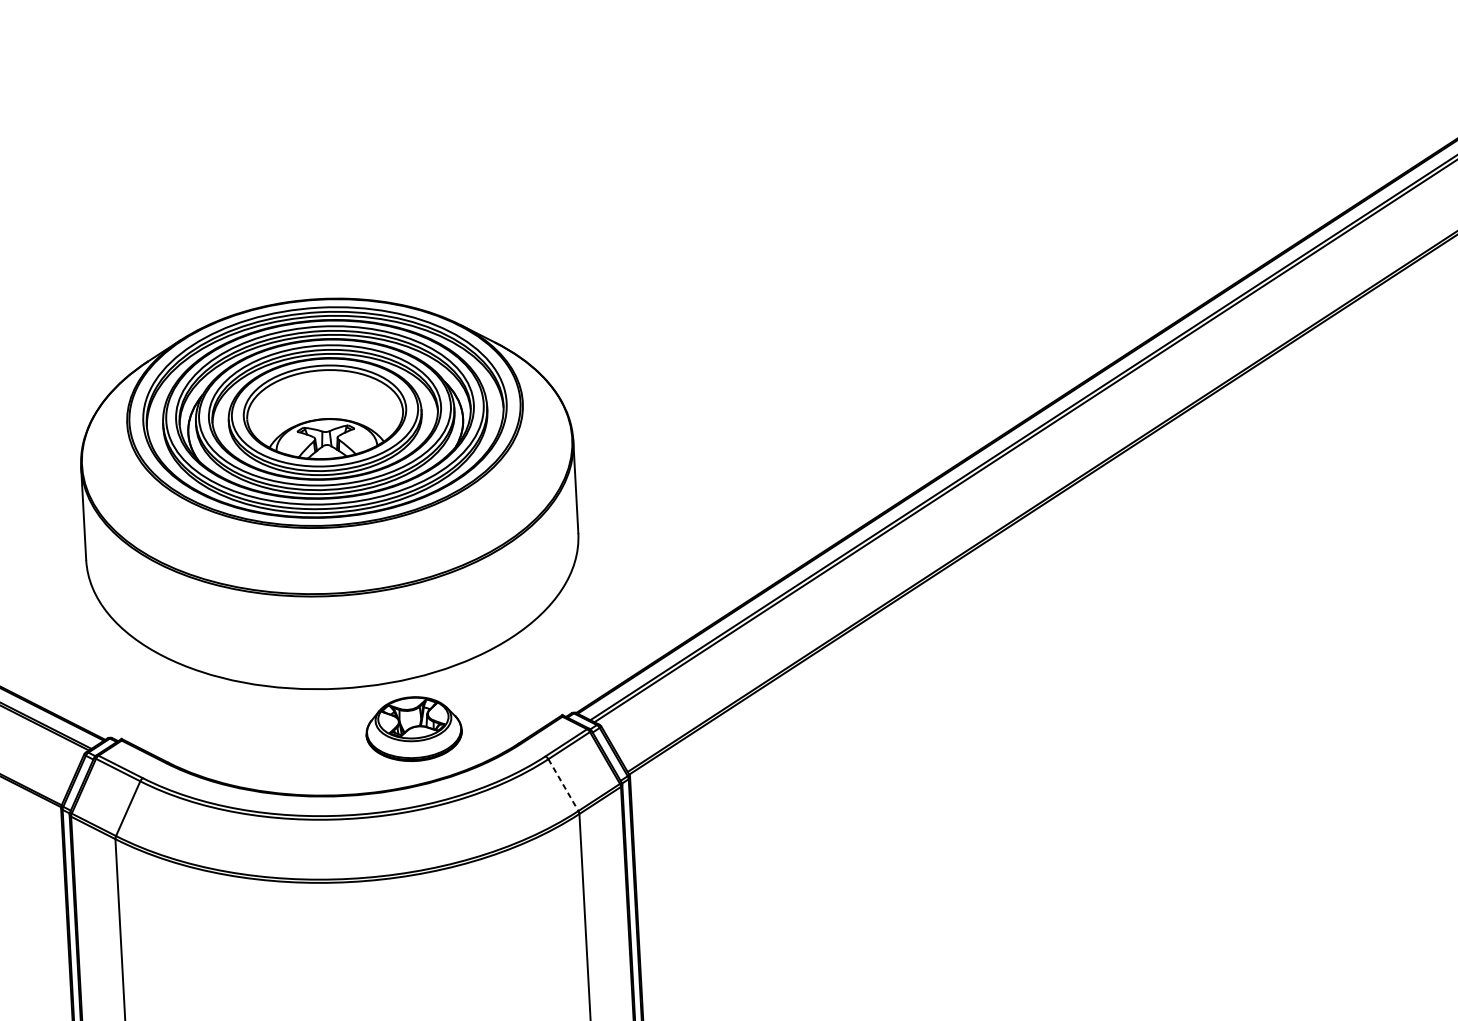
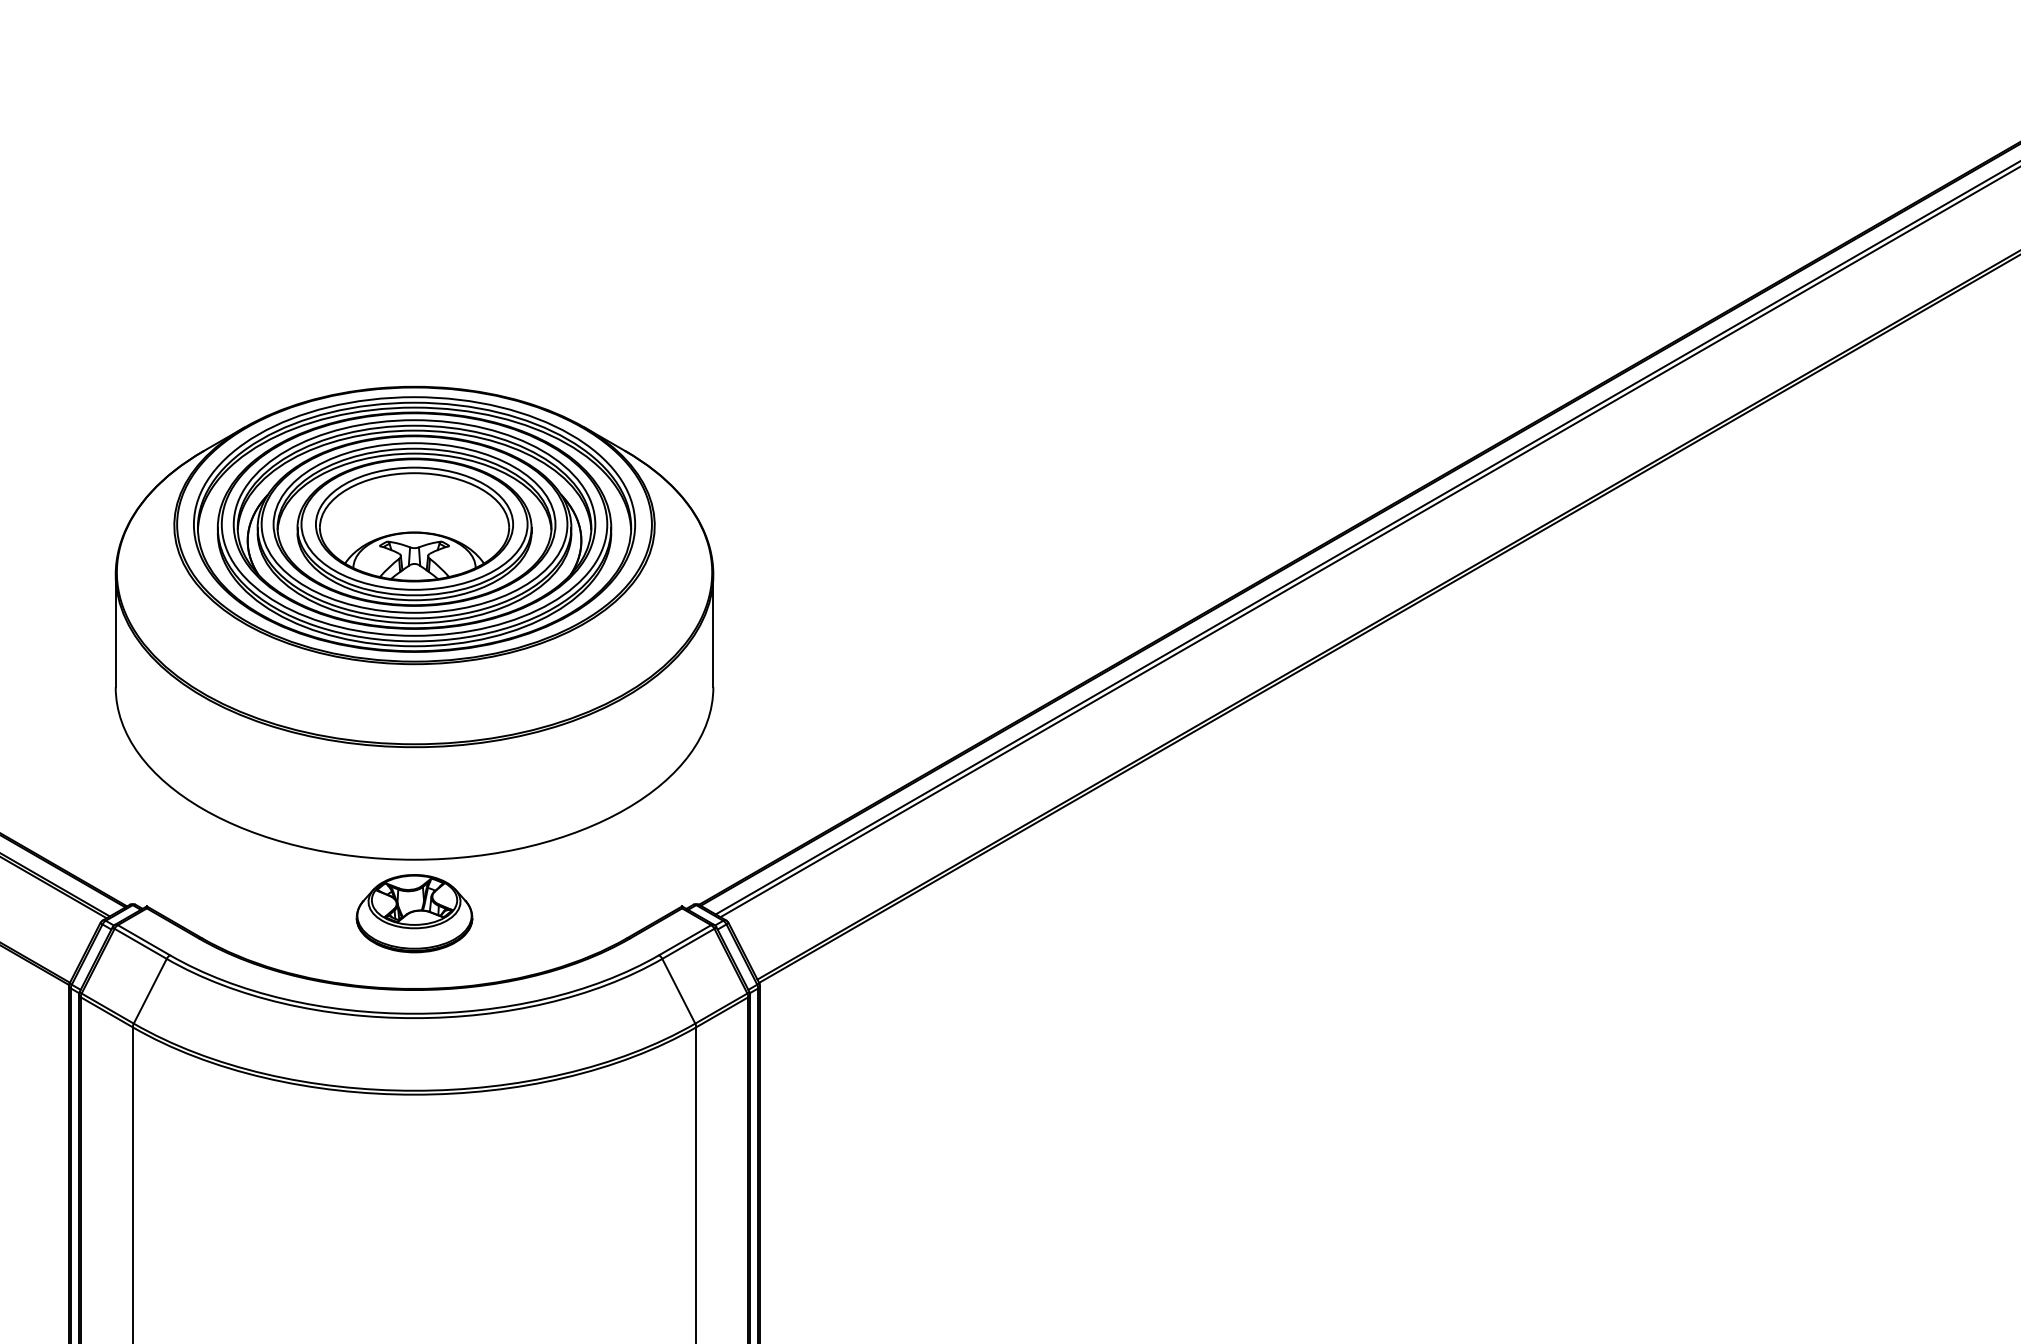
part: (413, 728) -> (414, 913), moved
line: (564, 785) -> (679, 991), dashed -> solid

